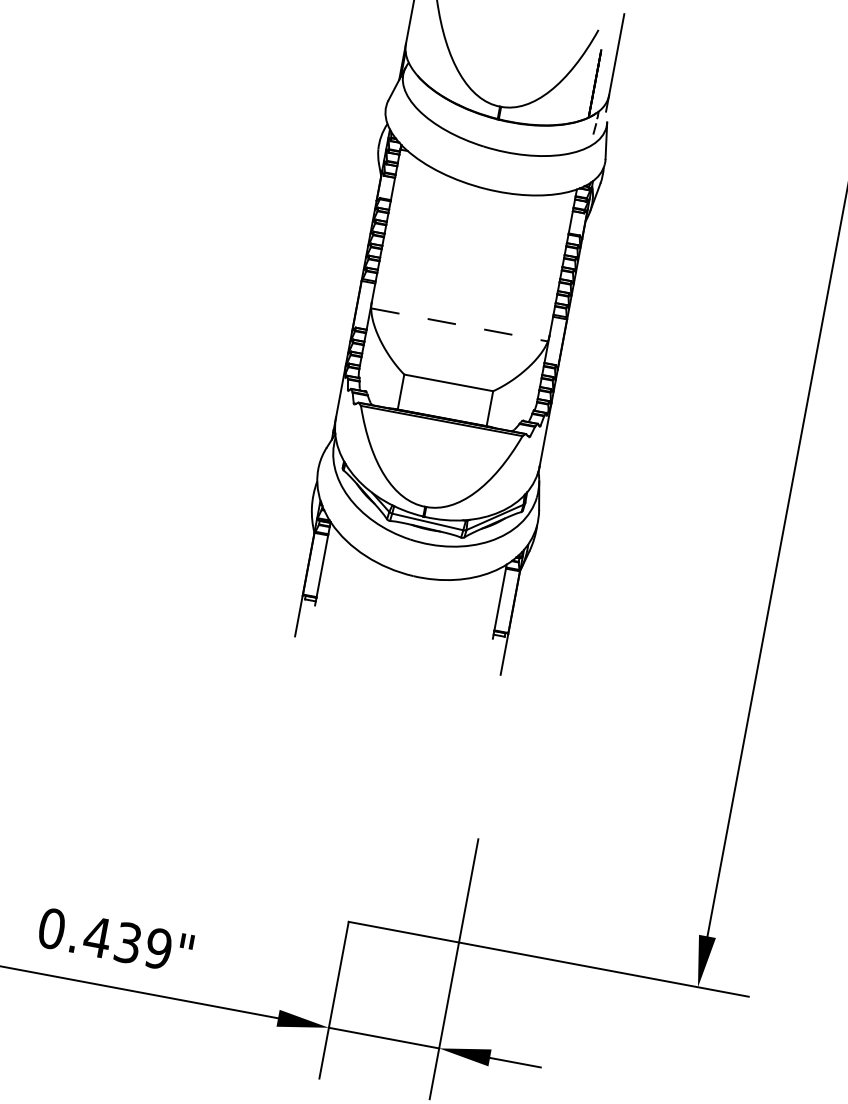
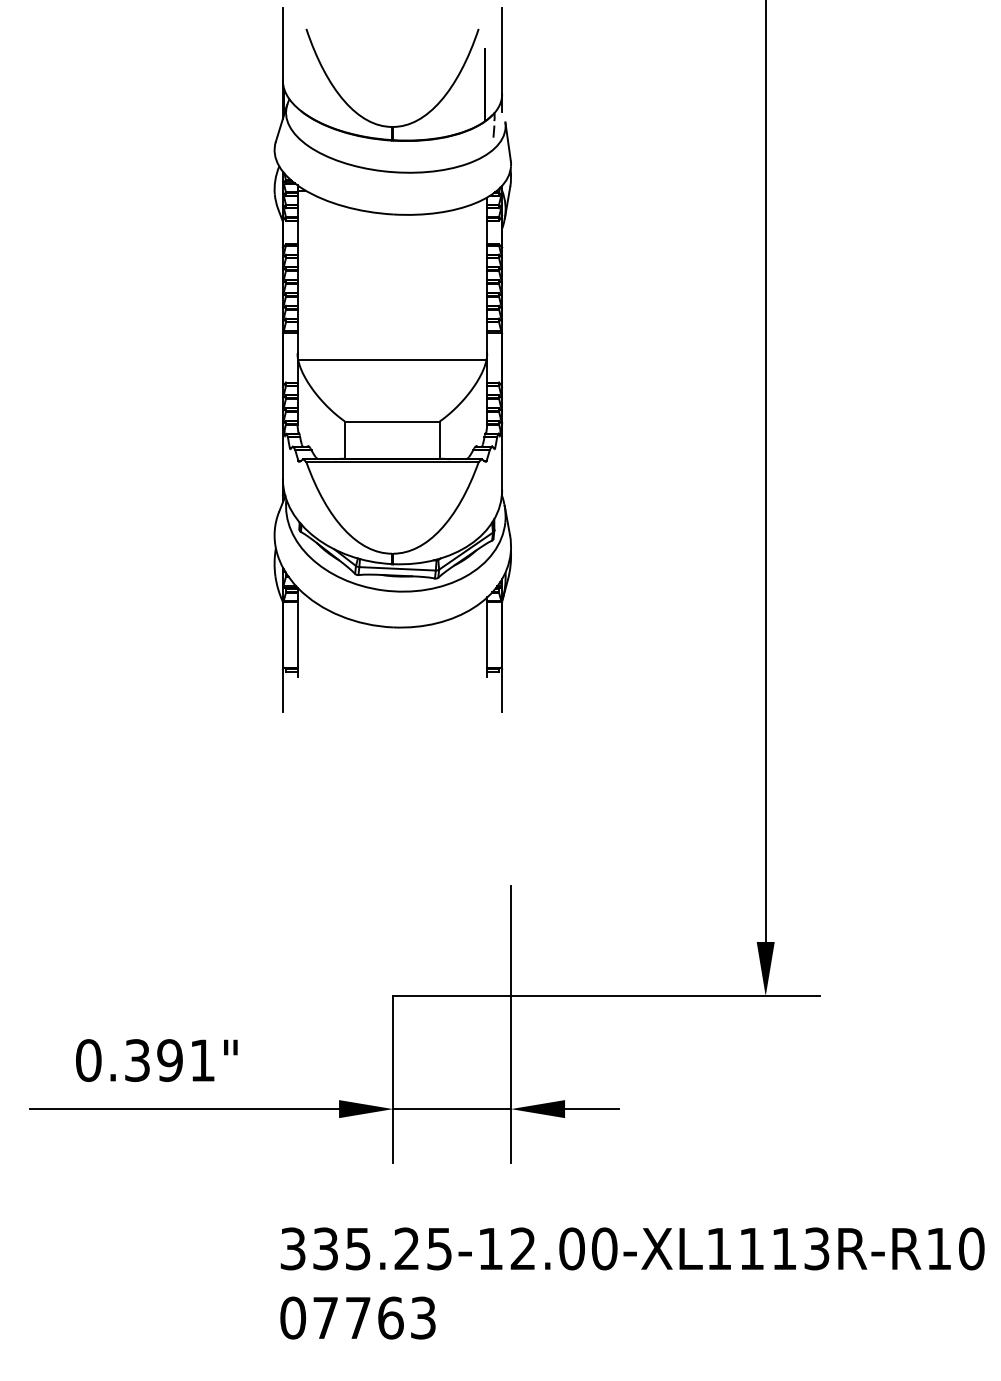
line: (459, 324) -> (392, 359), dashed -> solid
text: (127, 942) -> (169, 1060), 0.439" -> 0.391"

